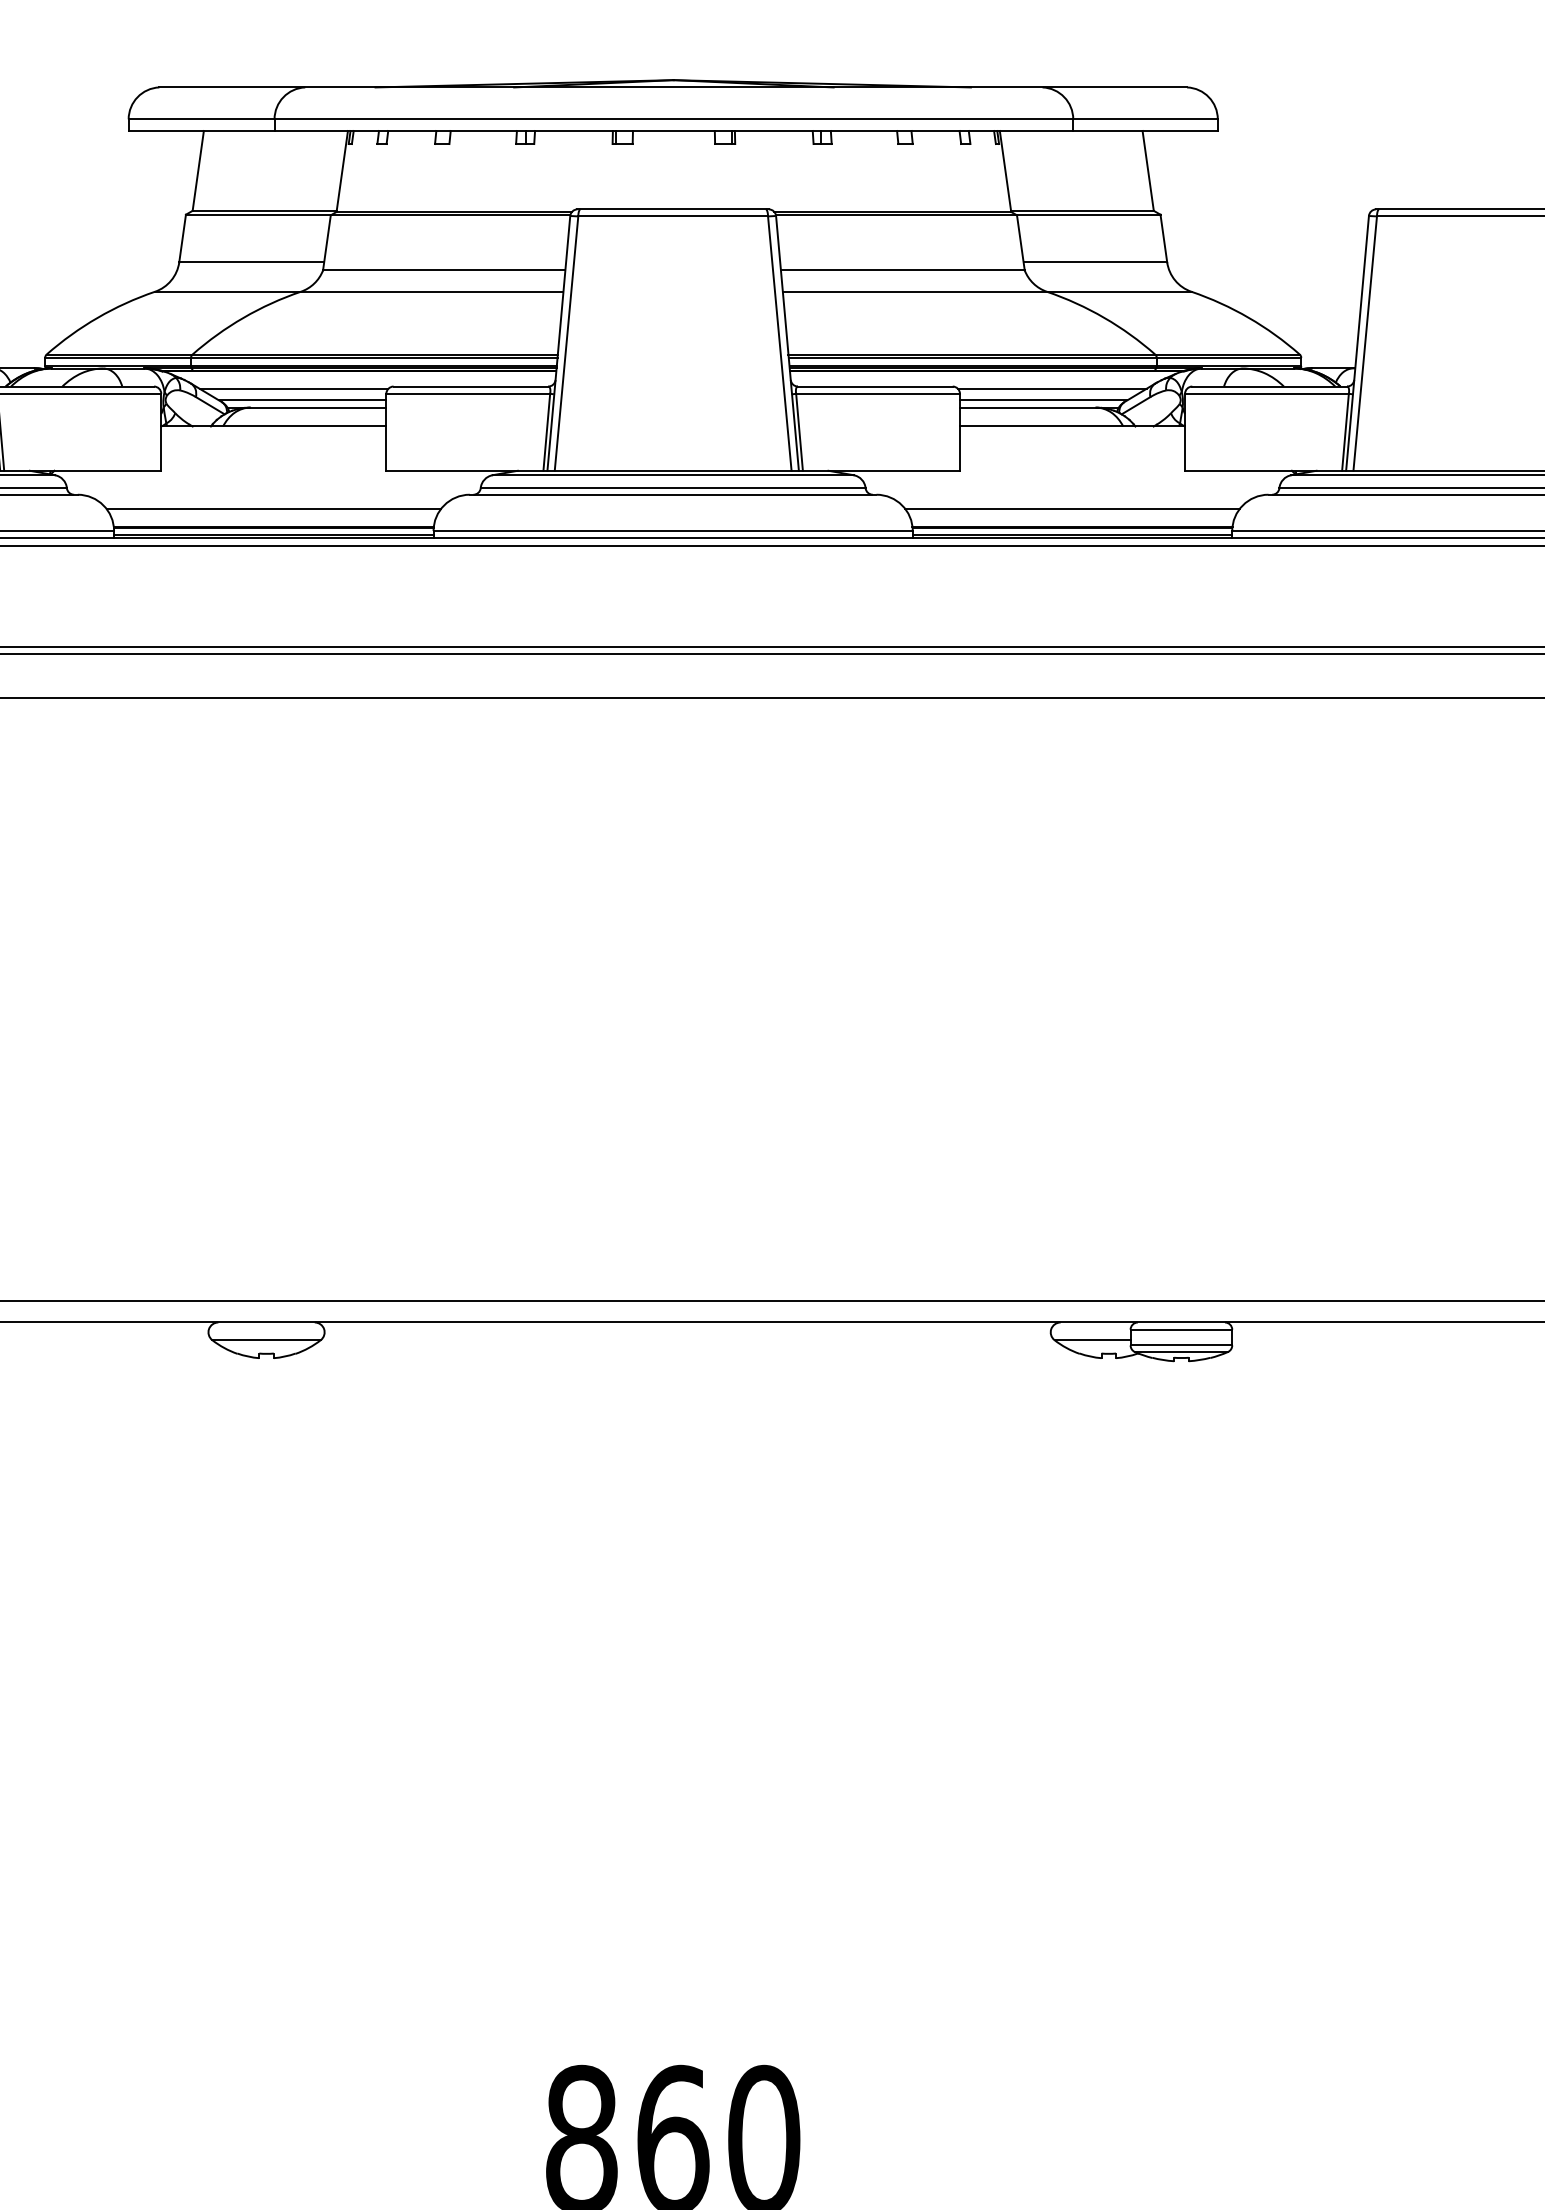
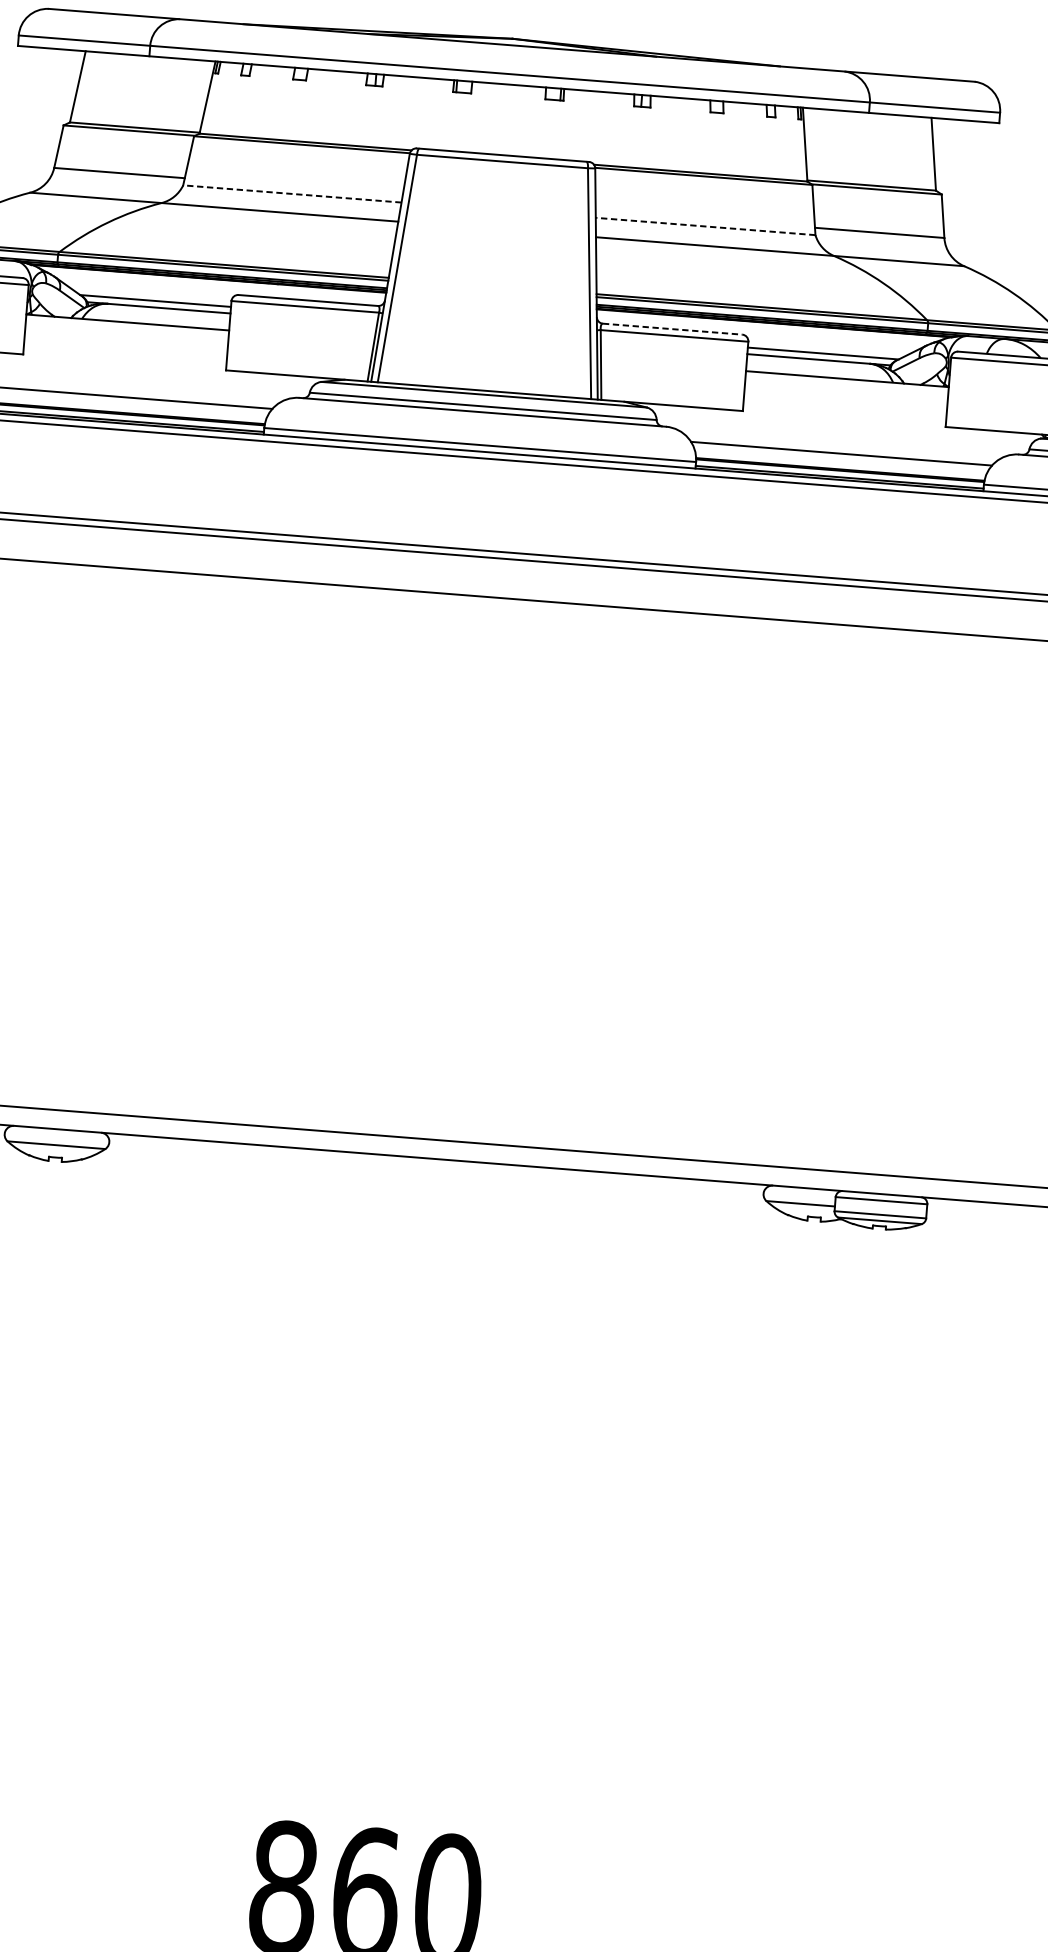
line: (443, 270) -> (291, 193), solid -> dashed
line: (902, 270) -> (705, 226), solid -> dashed
line: (875, 386) -> (672, 329), solid -> dashed
line: (293, 388) -> (148, 289), removed
line: (1051, 388) -> (831, 343), removed

